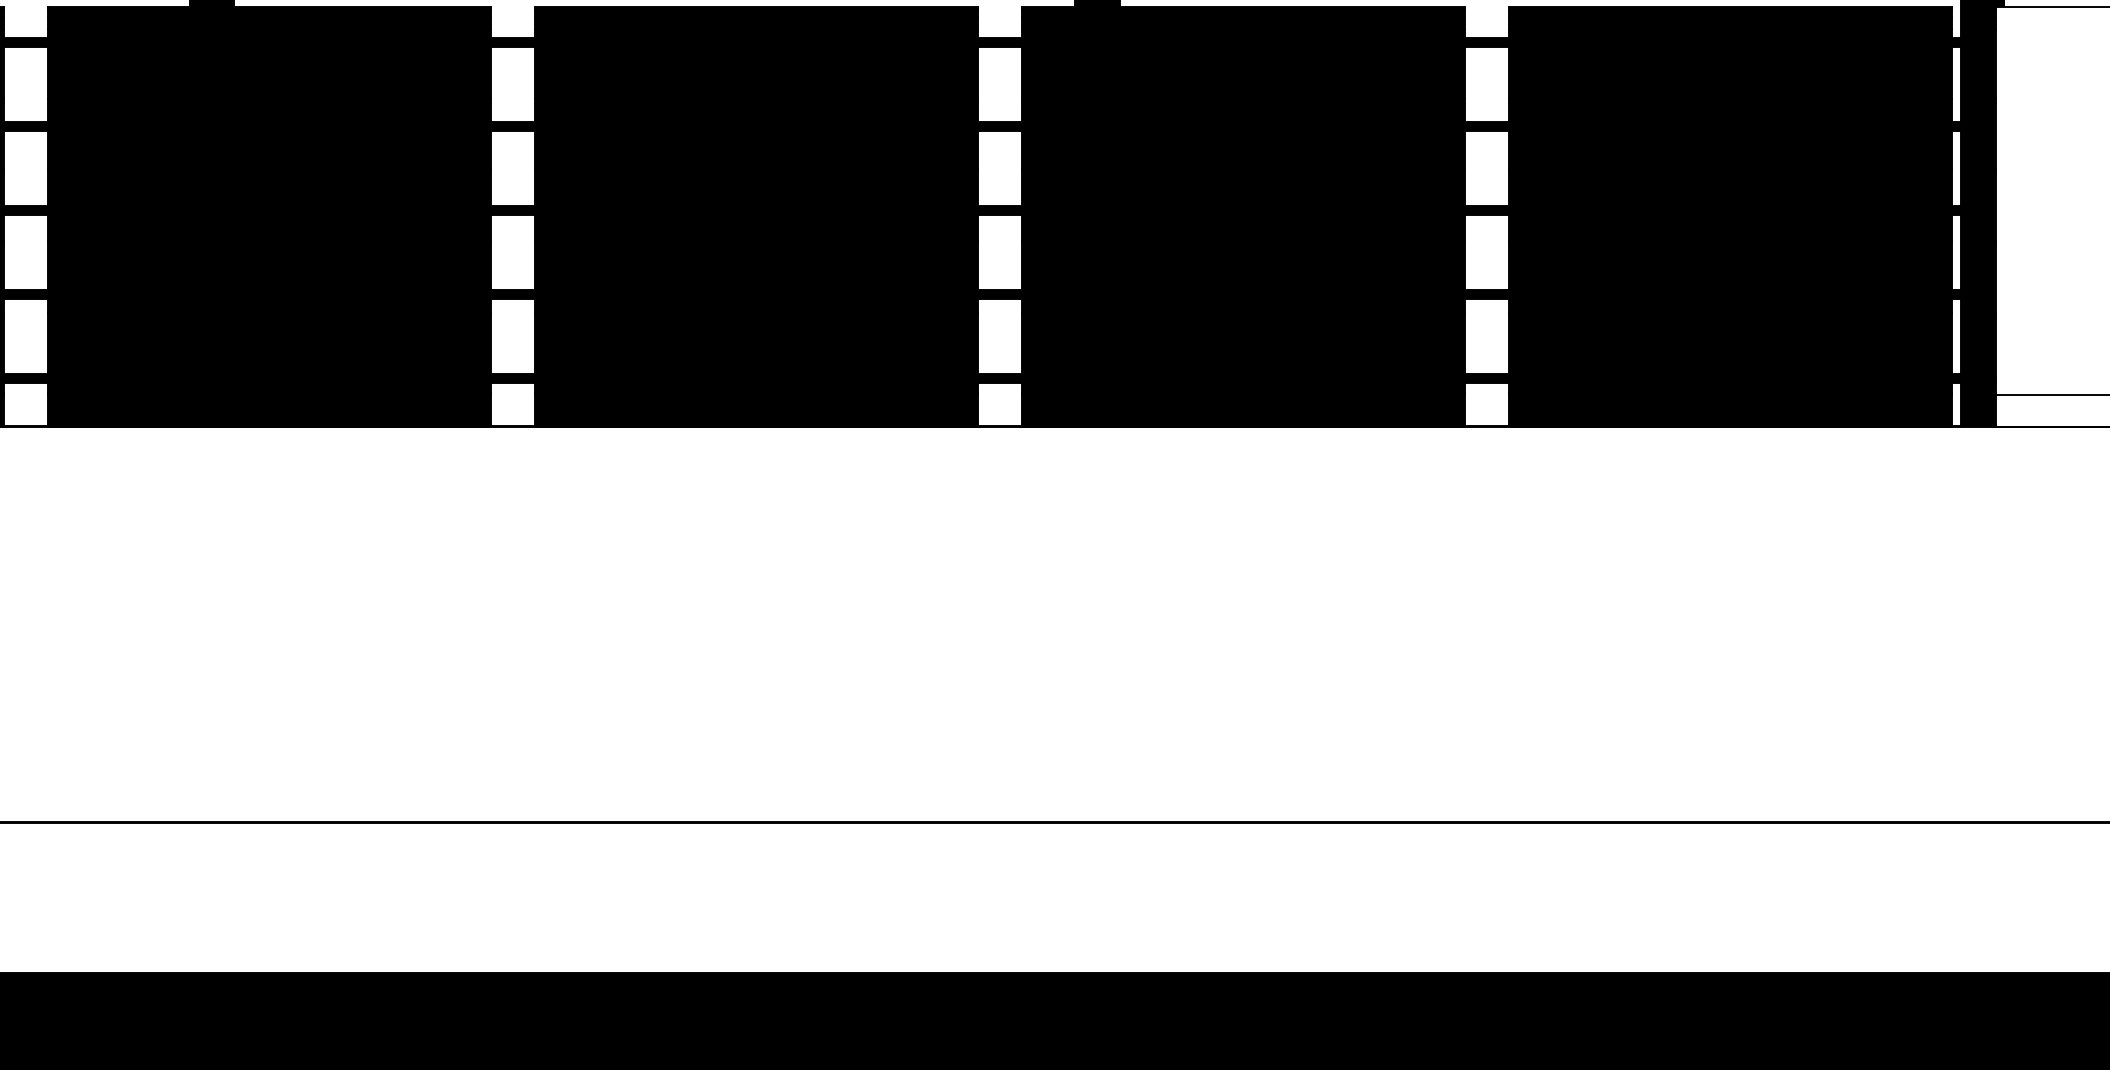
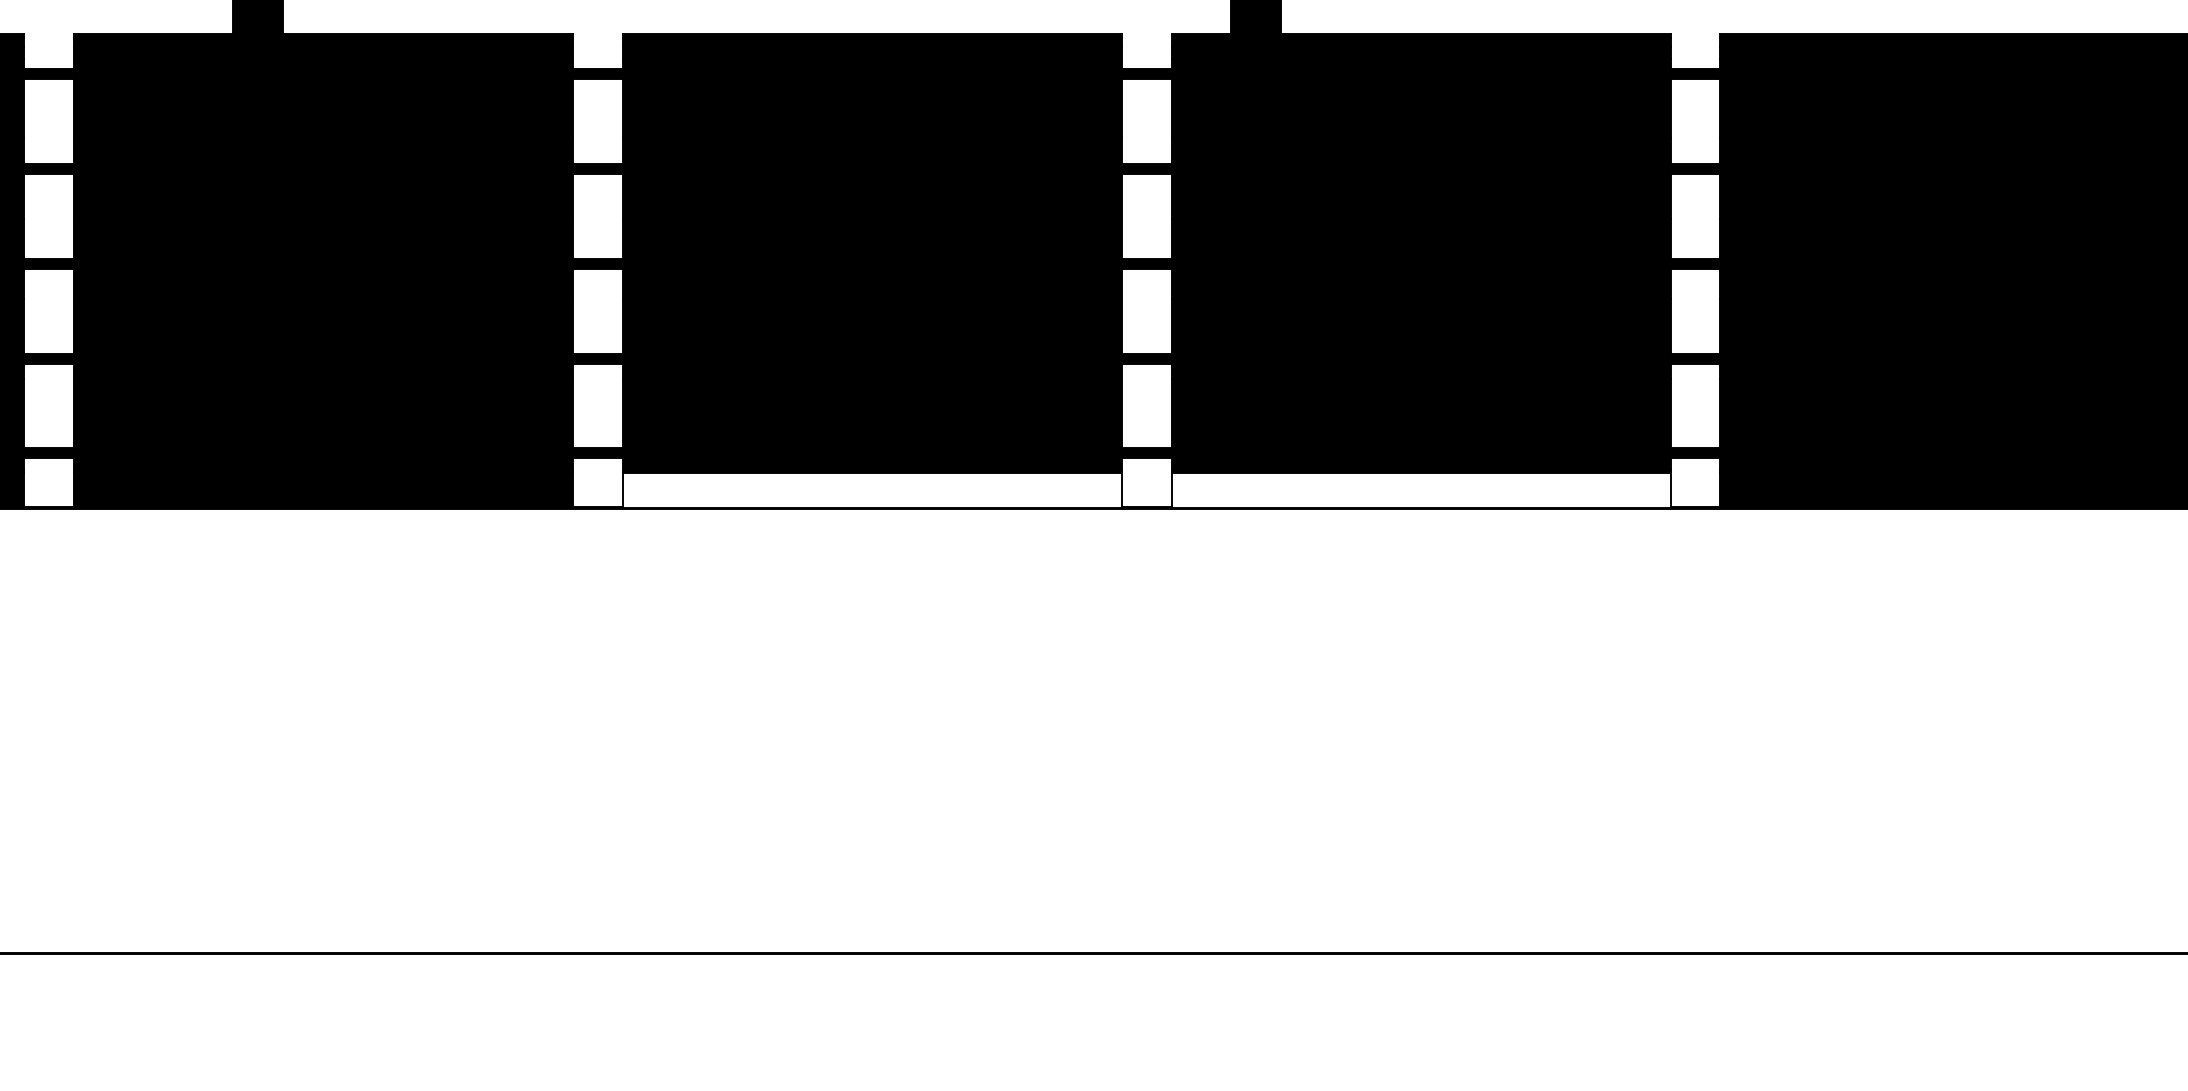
fill: (756, 411) -> (872, 490), removed
fill: (1243, 411) -> (1421, 490), removed

